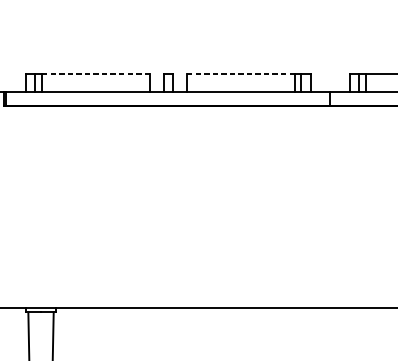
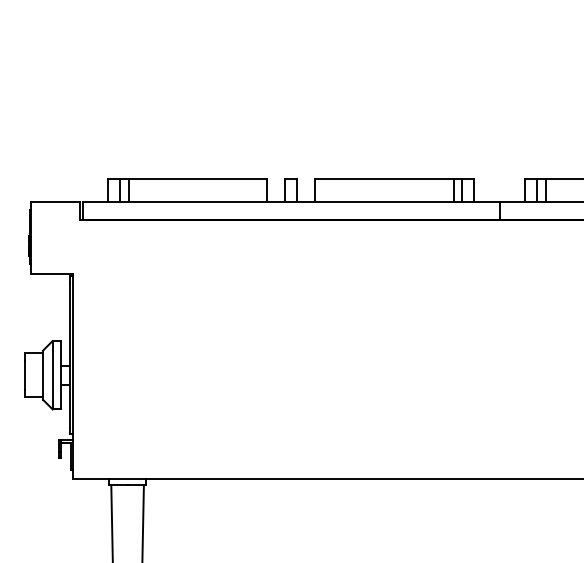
line: (96, 73) -> (198, 178), dashed -> solid
line: (240, 73) -> (384, 178), dashed -> solid

